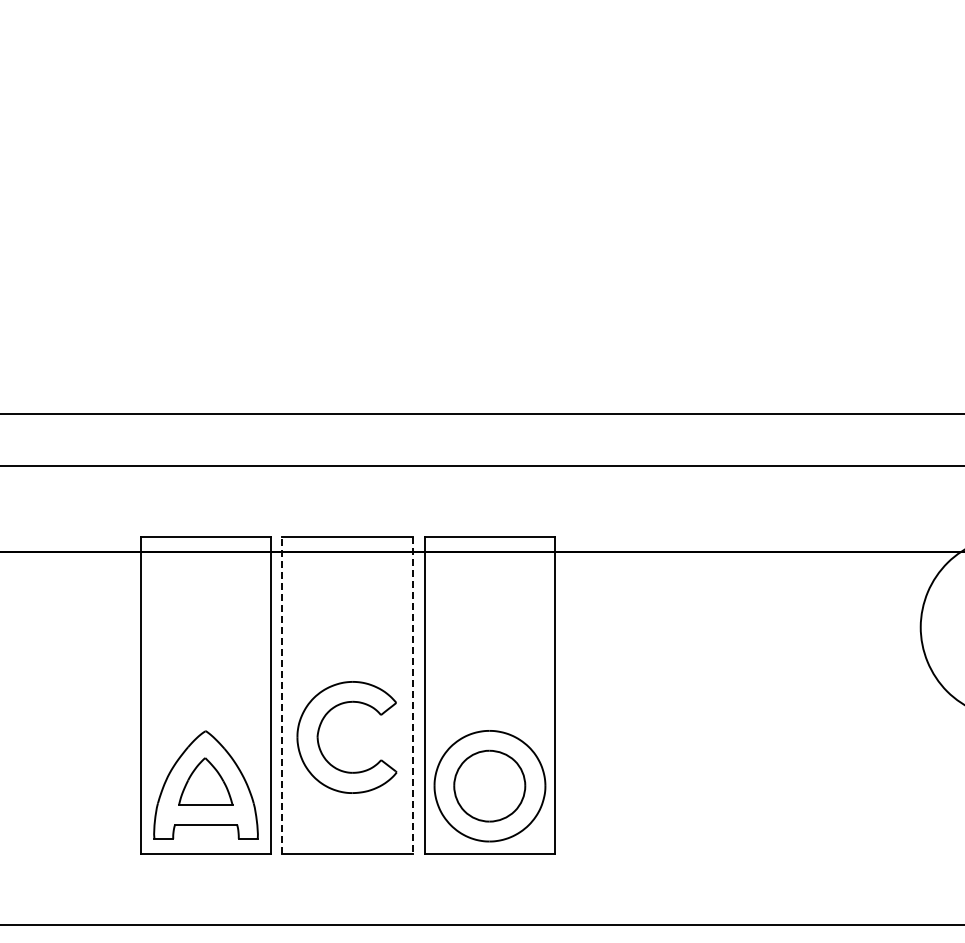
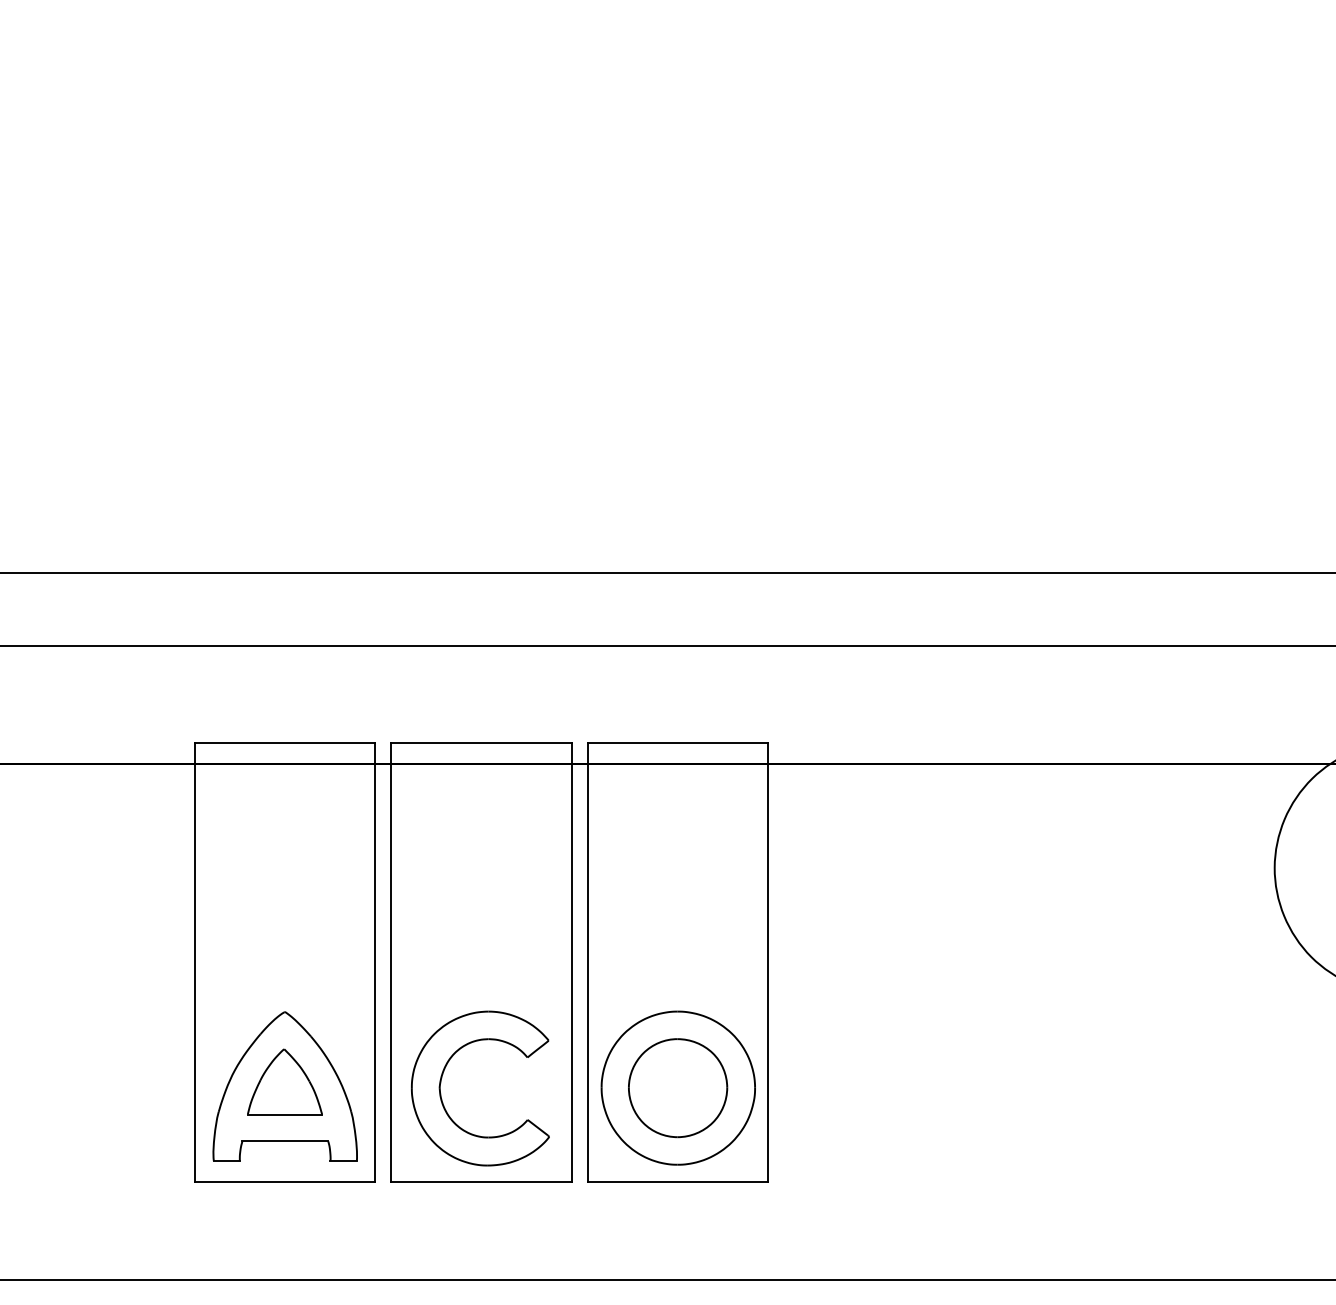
line: (282, 695) -> (391, 962), dashed -> solid
line: (413, 696) -> (572, 963), dashed -> solid
part: (319, 732) -> (442, 1081), moved

